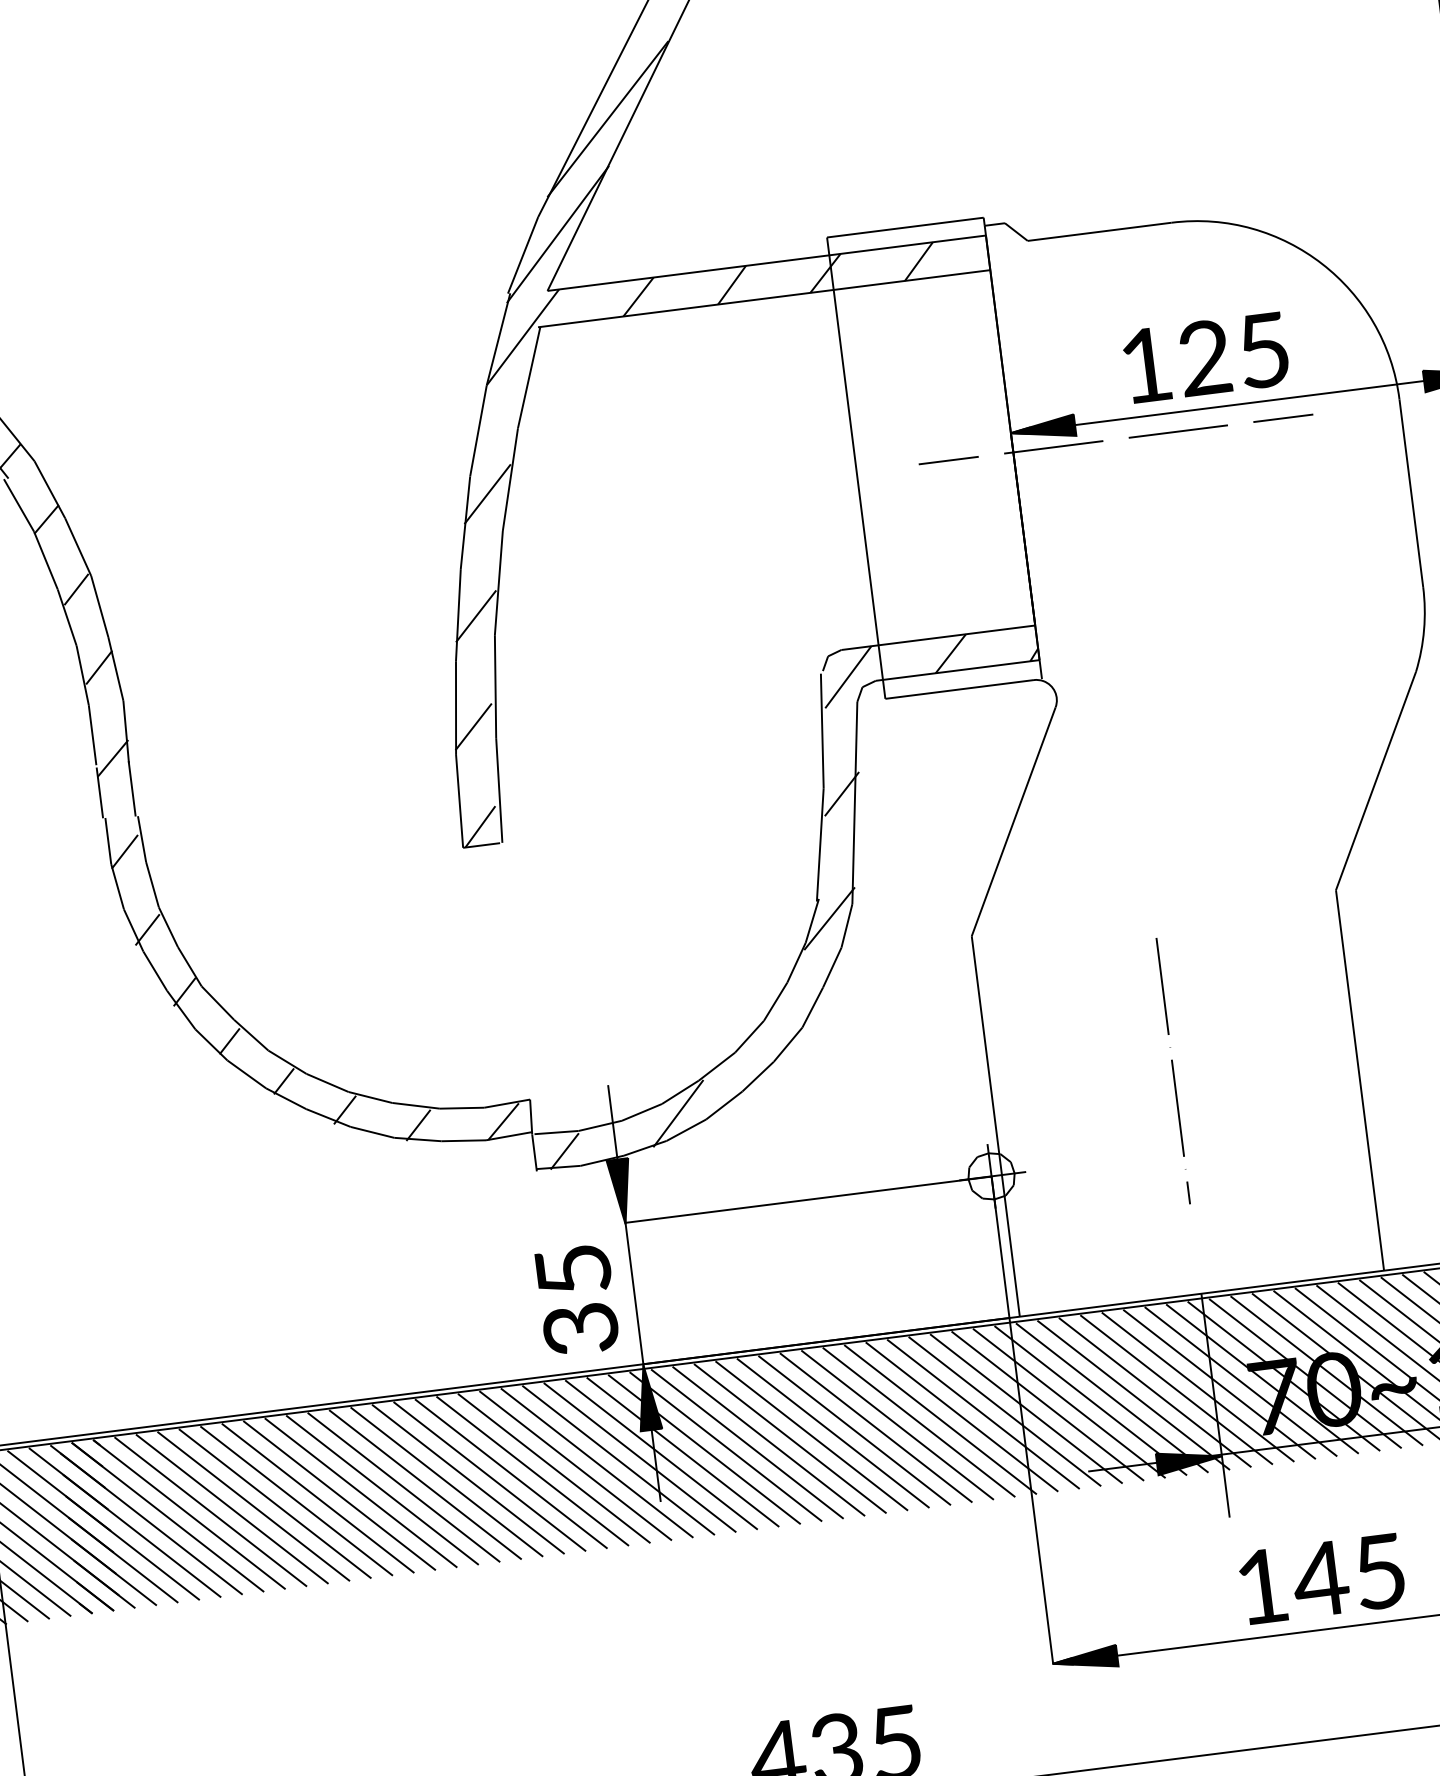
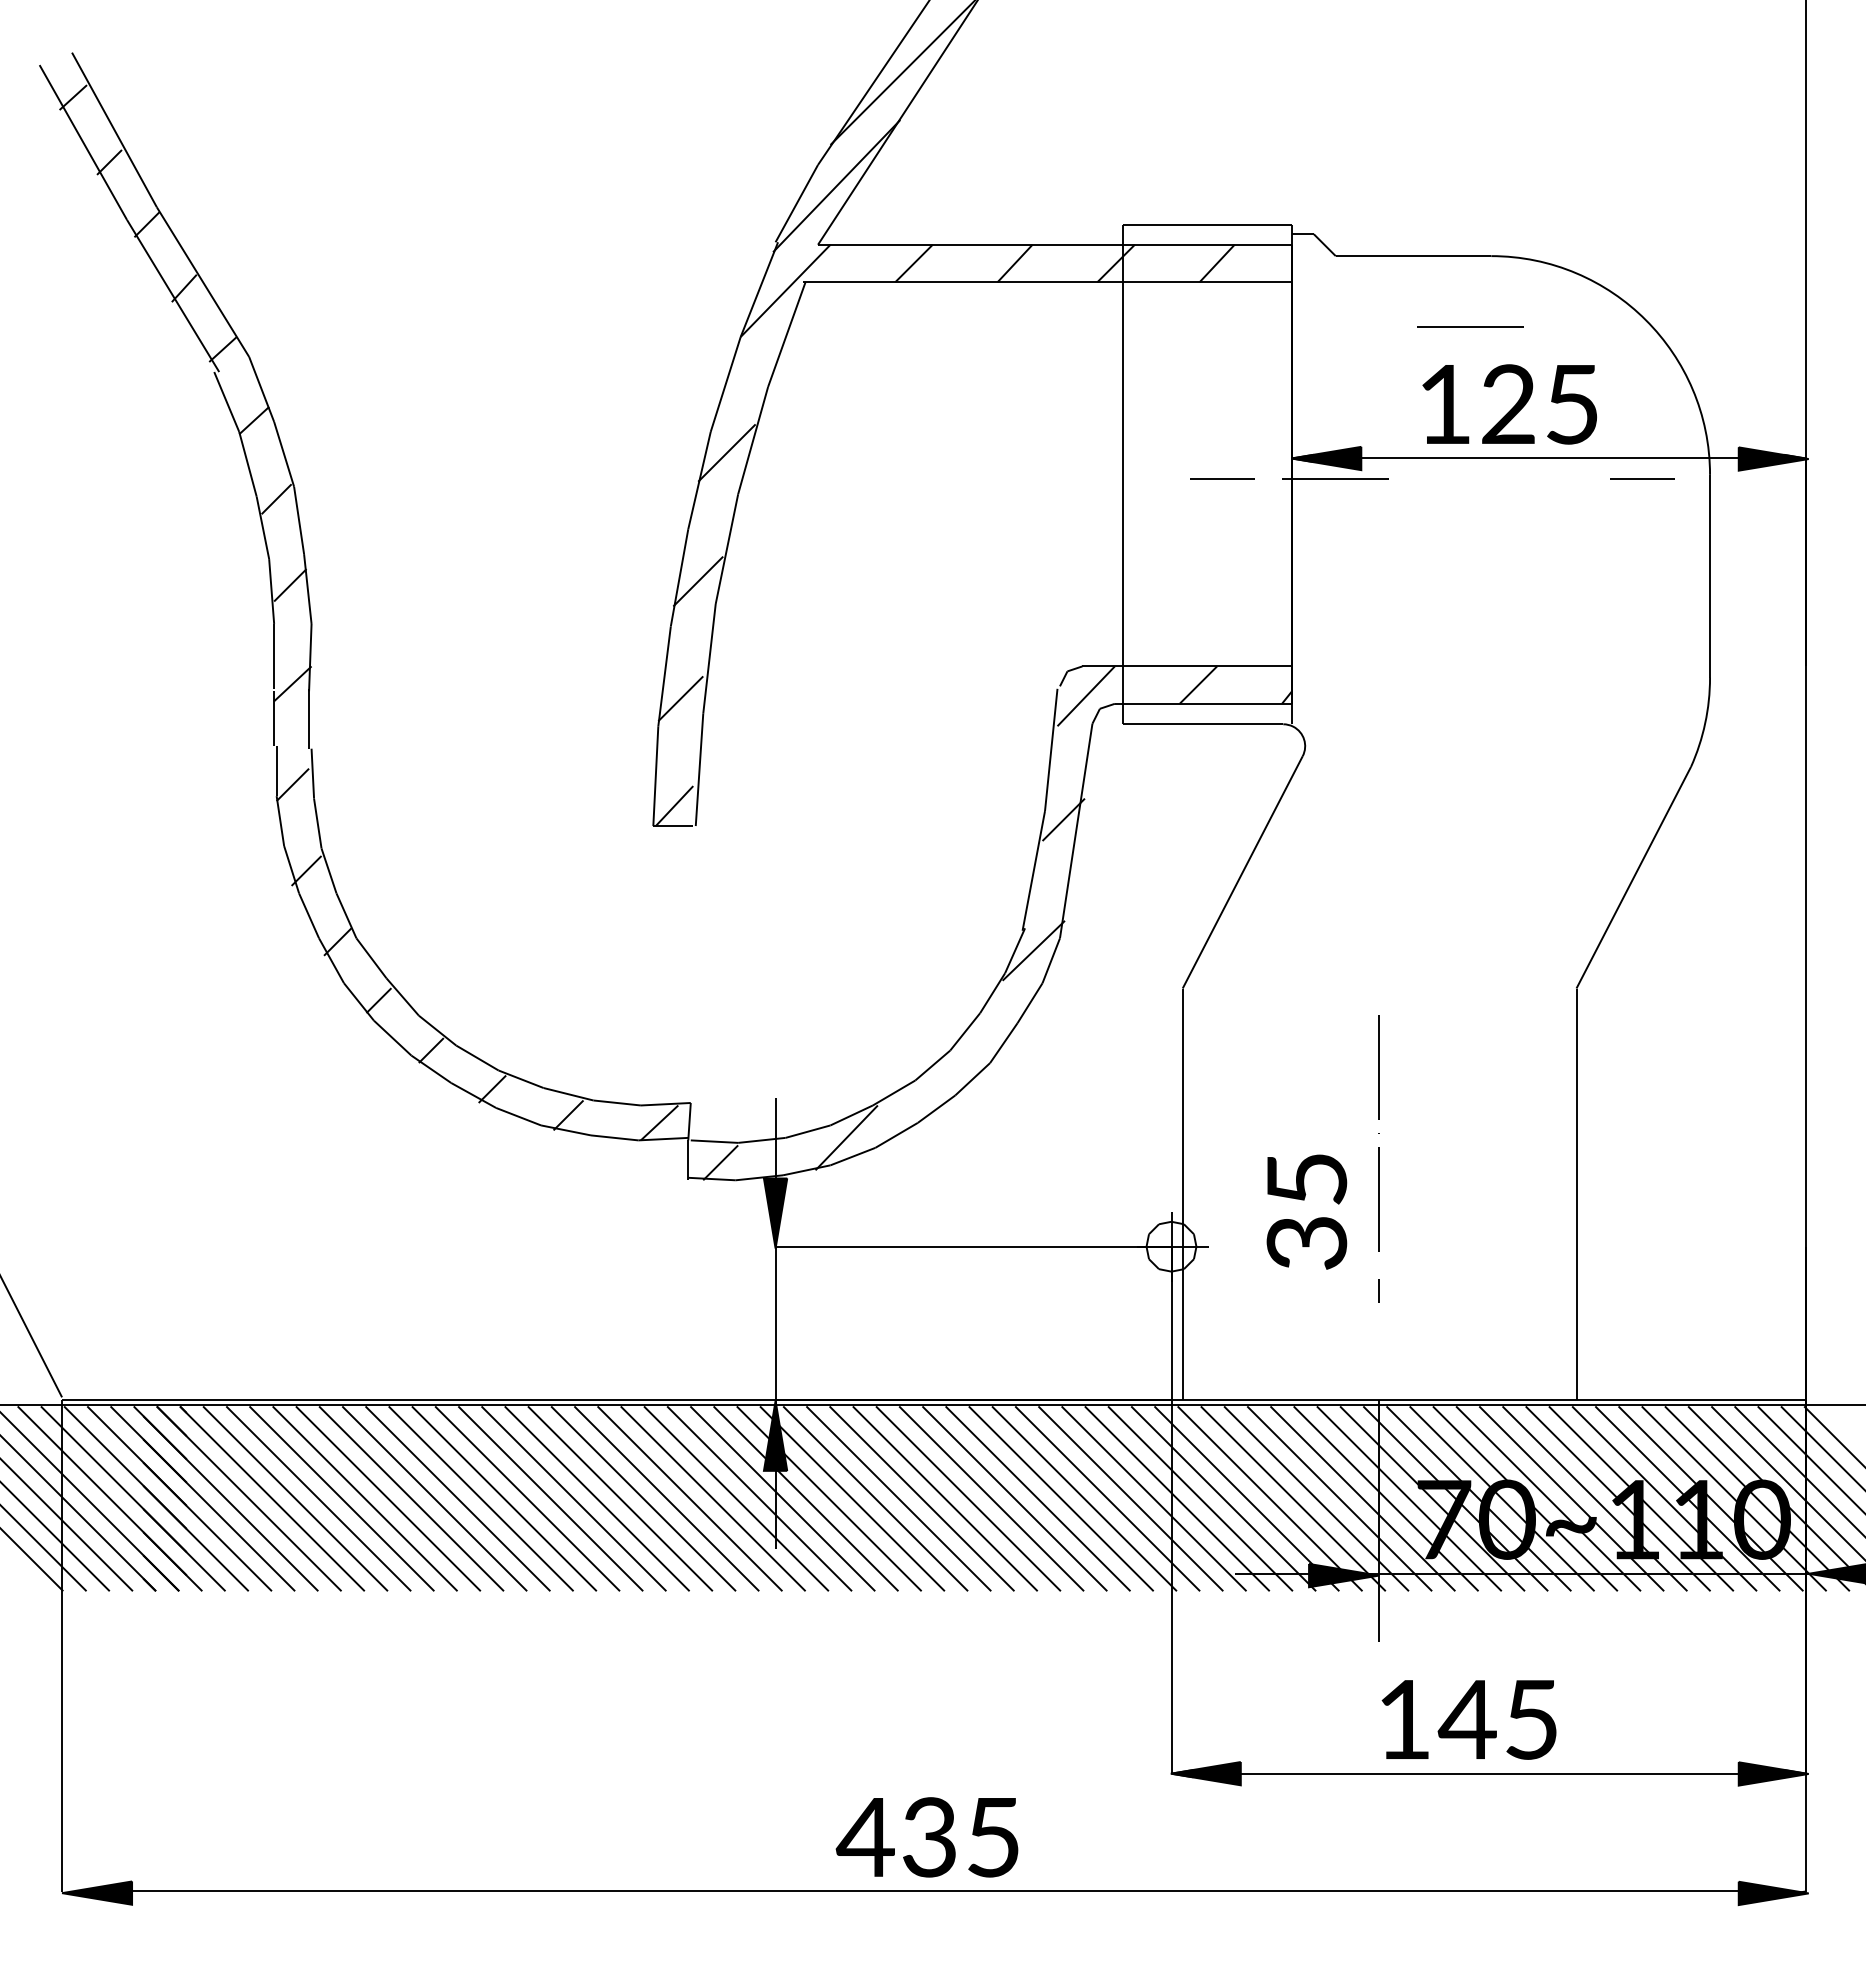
line: (1282, 417) -> (1642, 478), moved
line: (1178, 430) -> (1470, 326), moved
text: (576, 1299) -> (1306, 1211), moved

